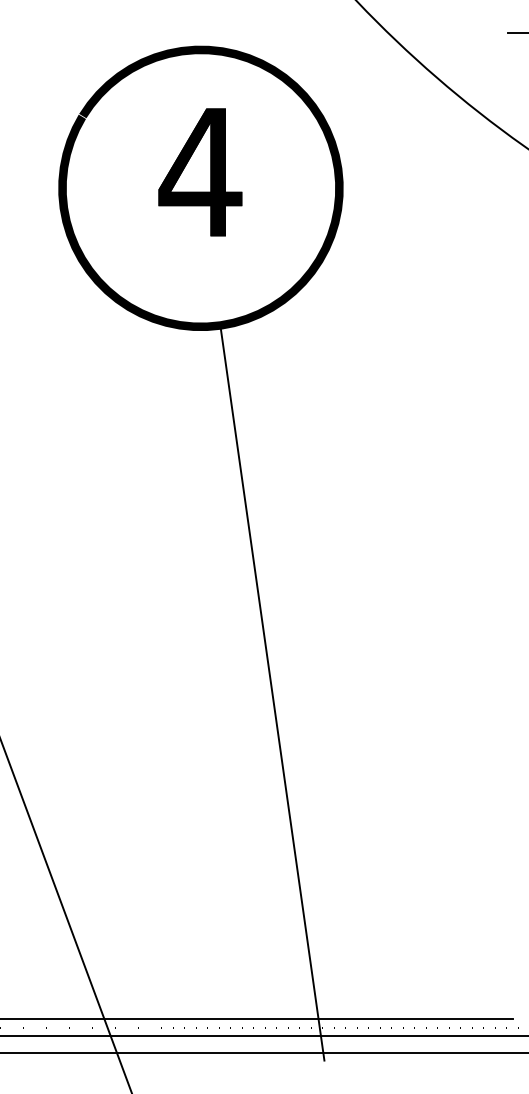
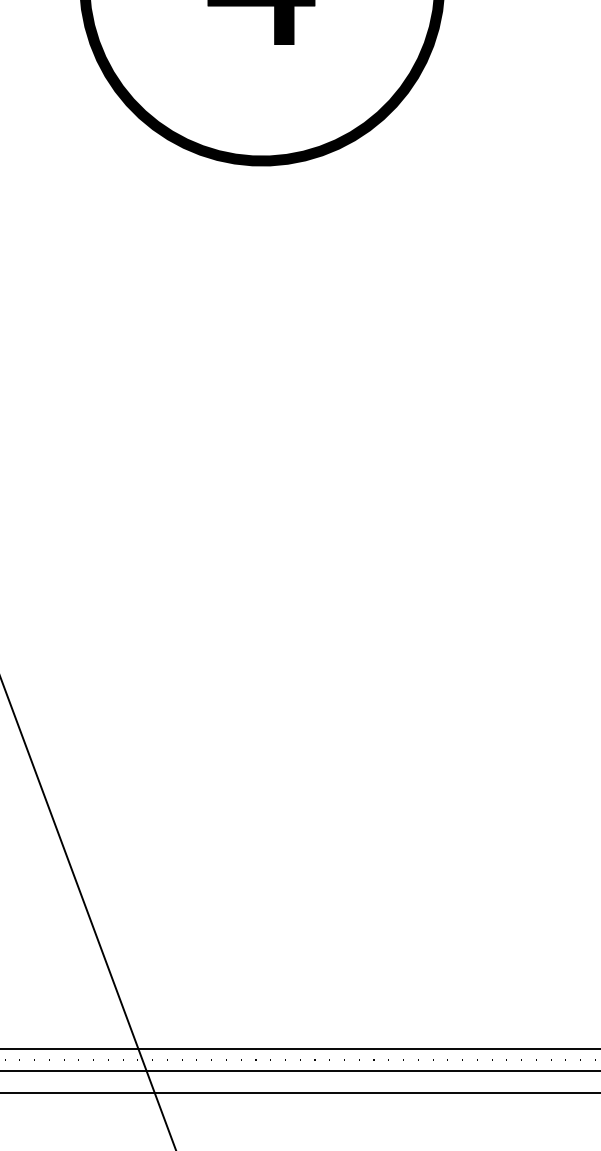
line: (272, 692) -> (353, 629), removed

